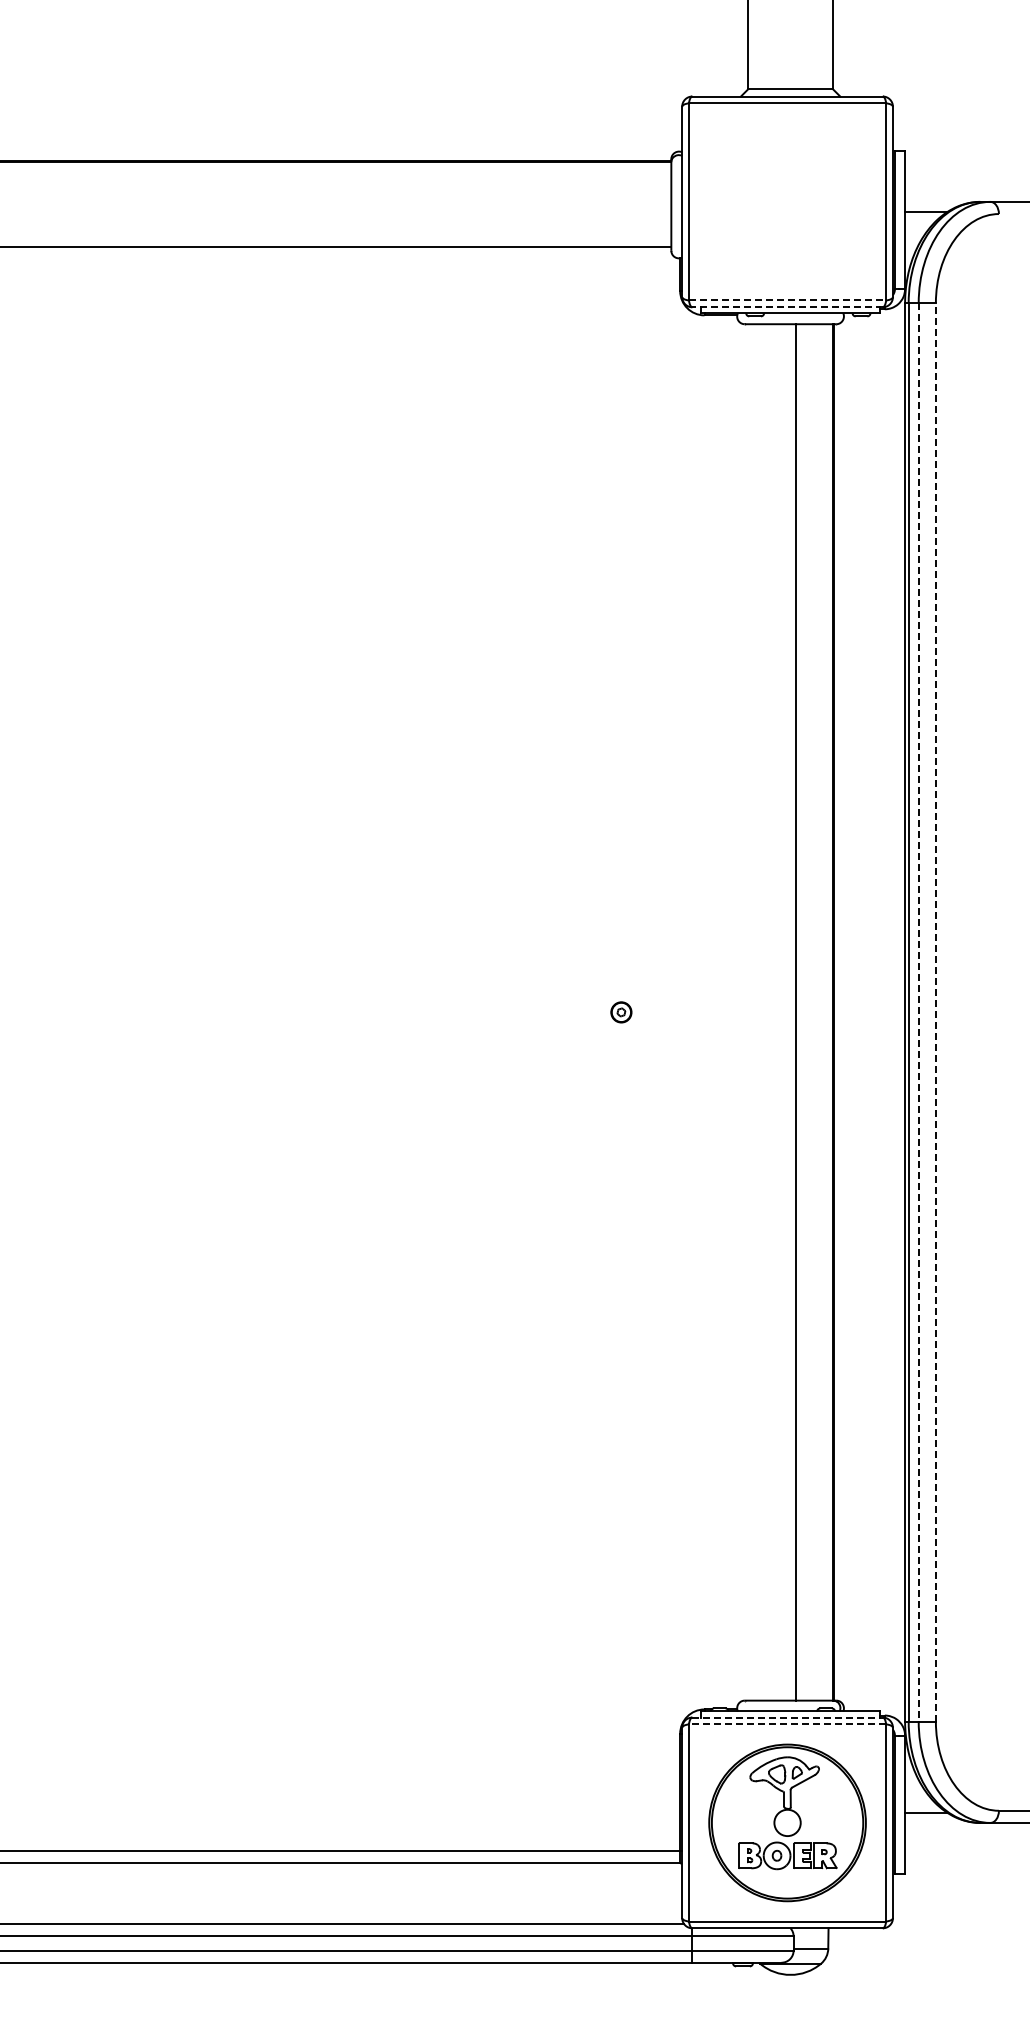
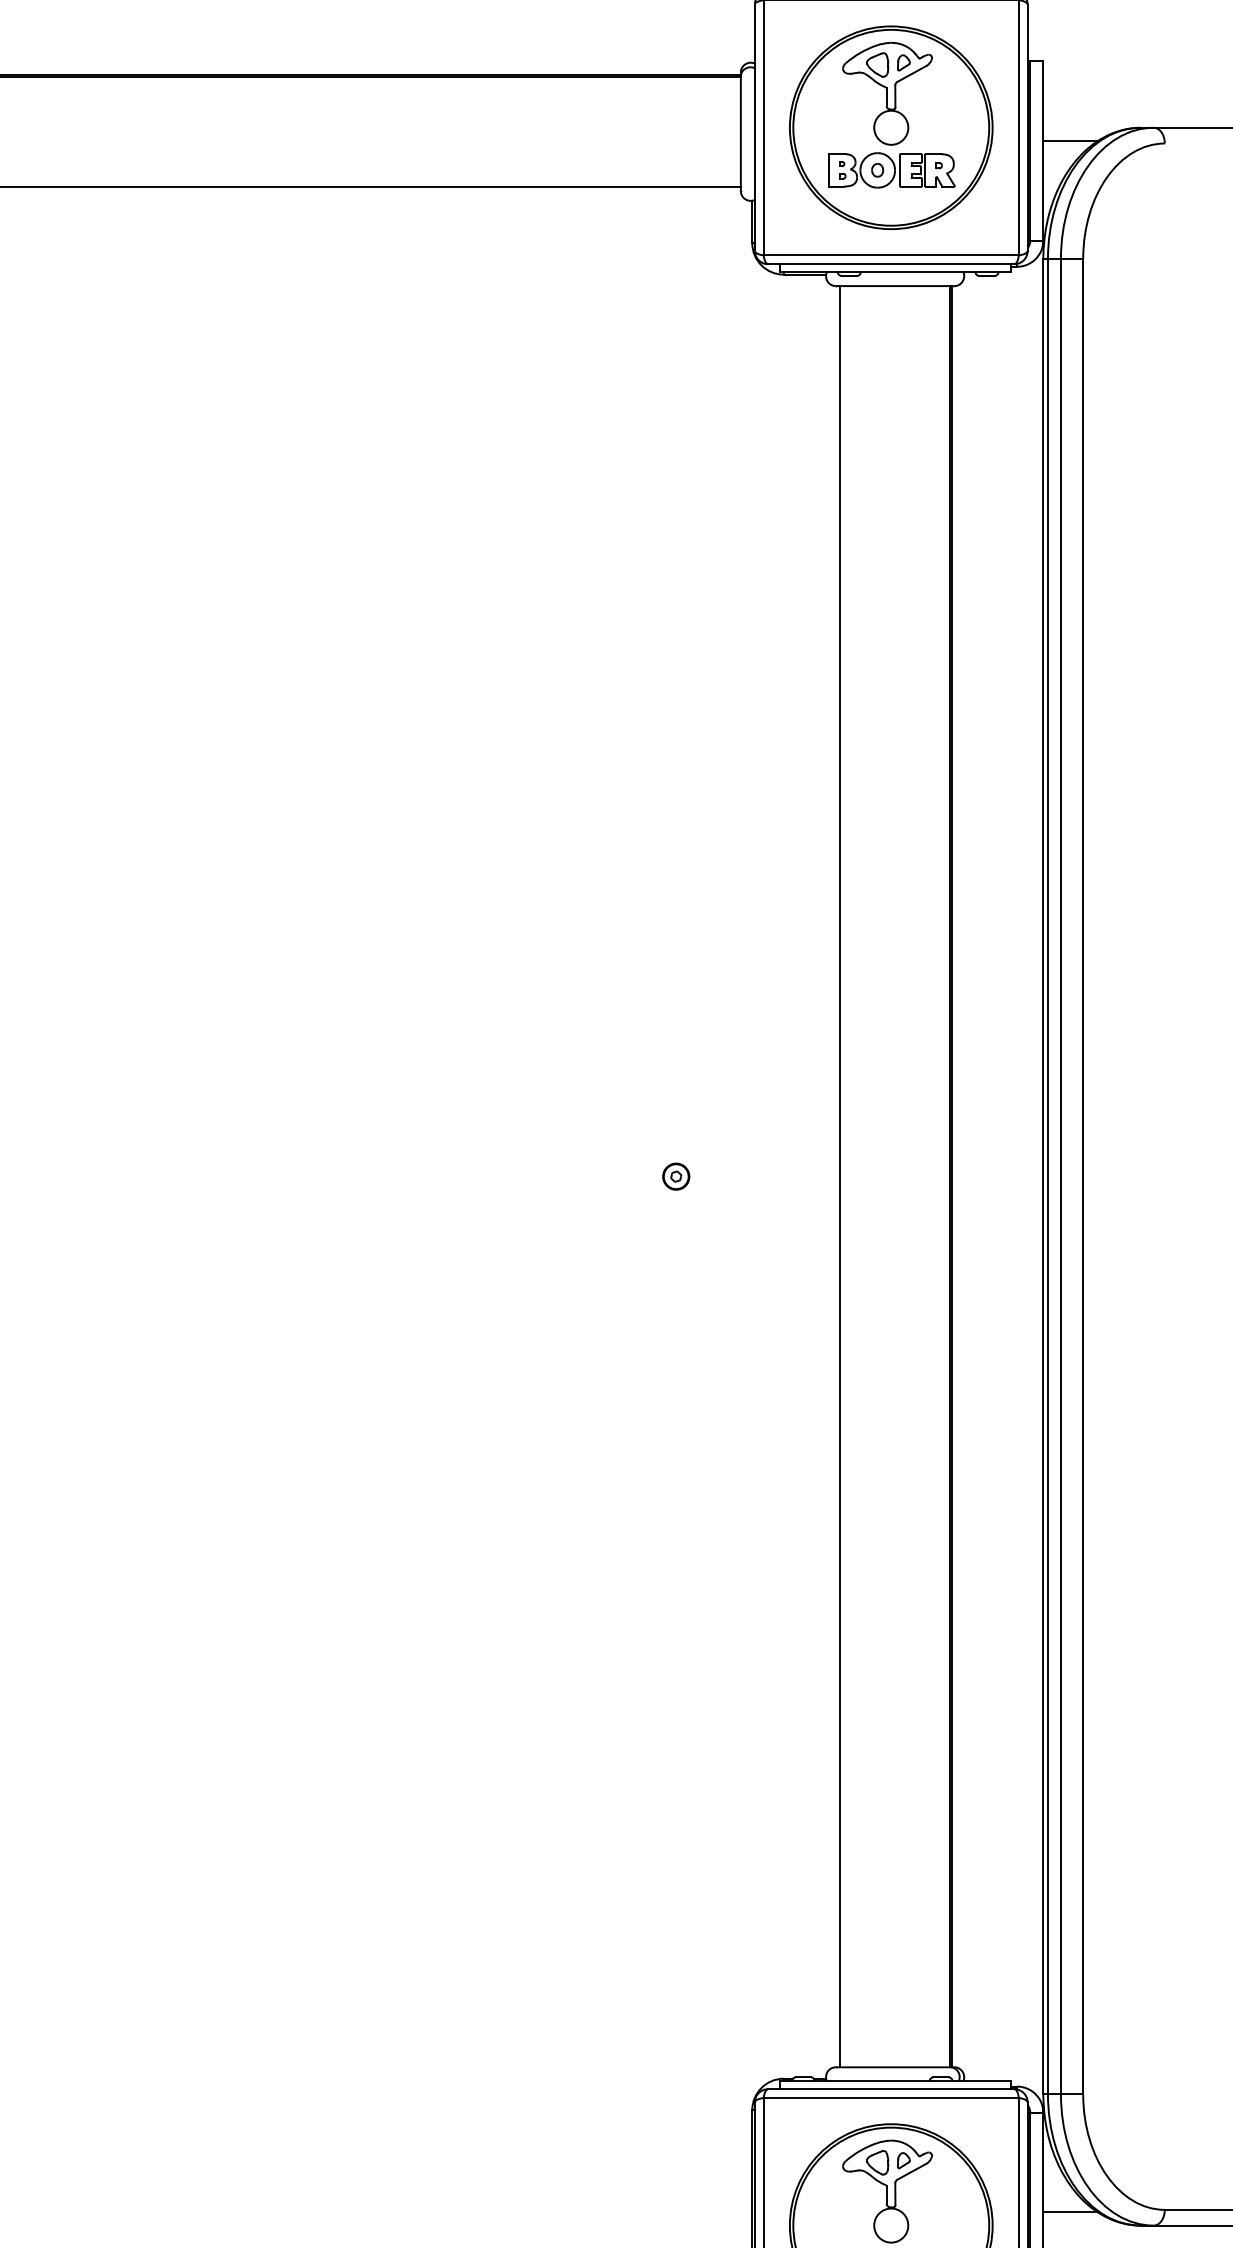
part: (787, 201) -> (891, 127), added
line: (787, 300) -> (891, 255), dashed -> solid
line: (787, 307) -> (891, 264), dashed -> solid
line: (935, 1011) -> (1082, 1175), dashed -> solid
line: (796, 1012) -> (840, 1176), moved
line: (918, 1012) -> (1060, 1176), dashed -> solid
line: (788, 1717) -> (892, 2089), dashed -> solid
line: (787, 1724) -> (891, 2098), dashed -> solid

